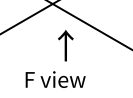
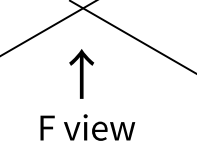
text: (65, 45) -> (81, 73), moved

